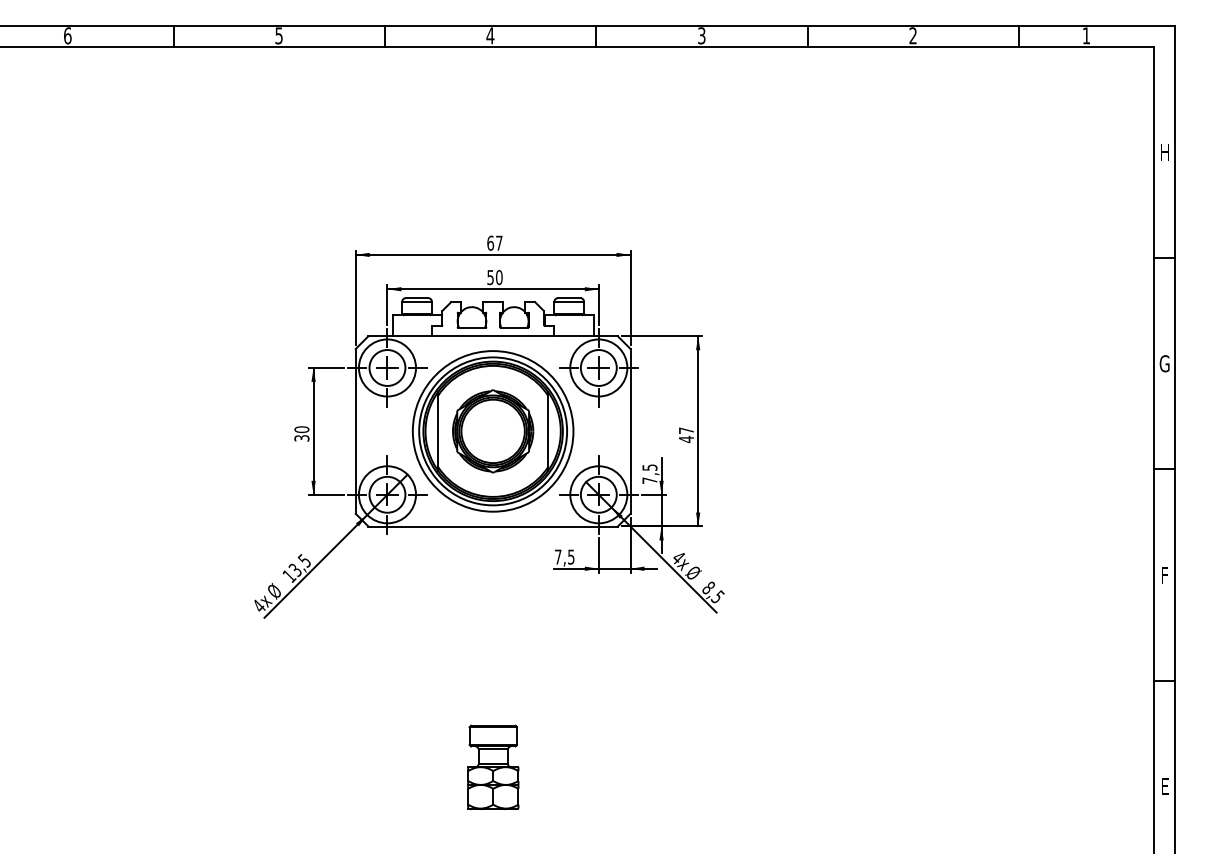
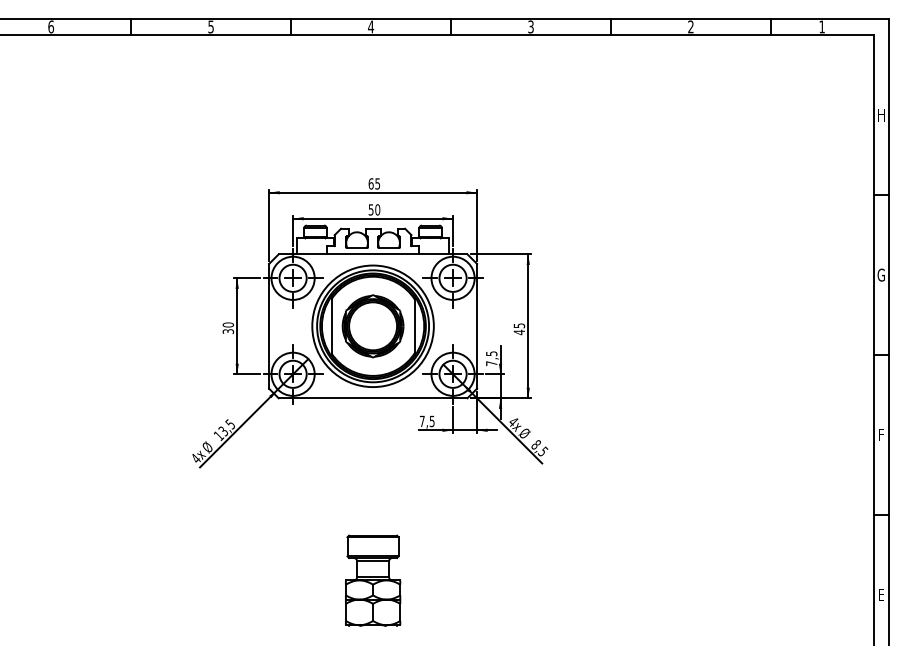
text: (498, 242) -> (377, 183), 67 -> 65
text: (686, 430) -> (519, 325), 47 -> 45
part: (493, 767) -> (373, 580), size x1.43

